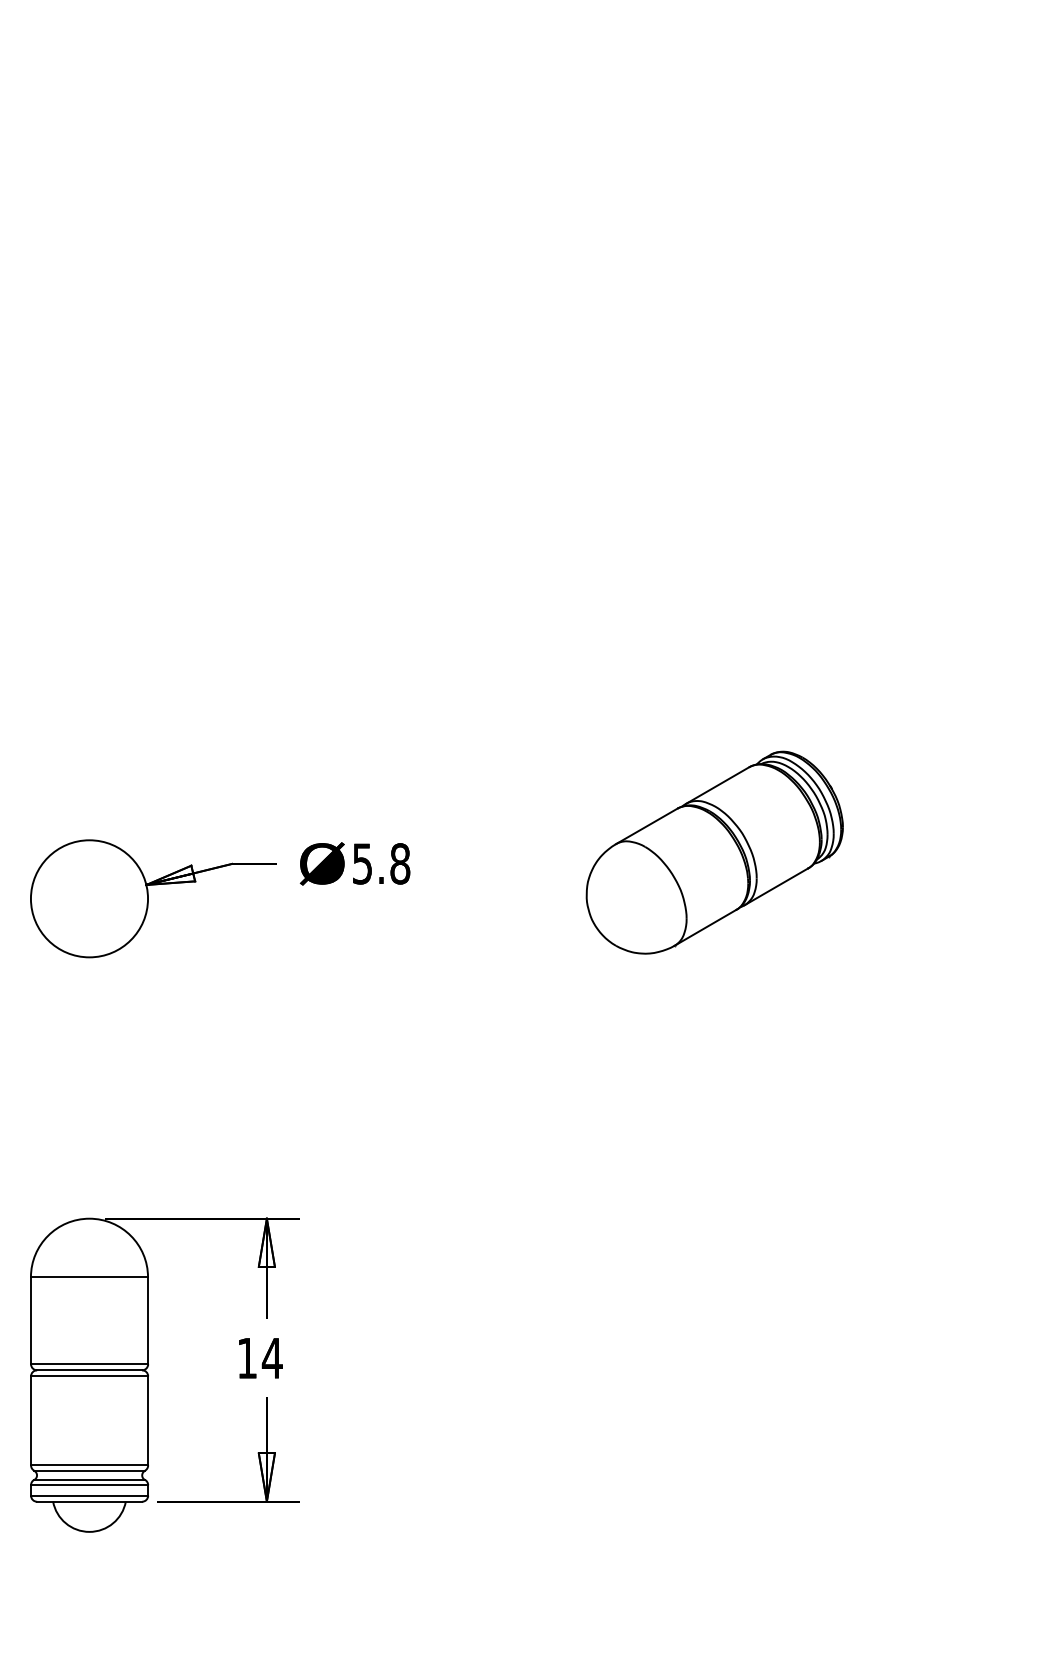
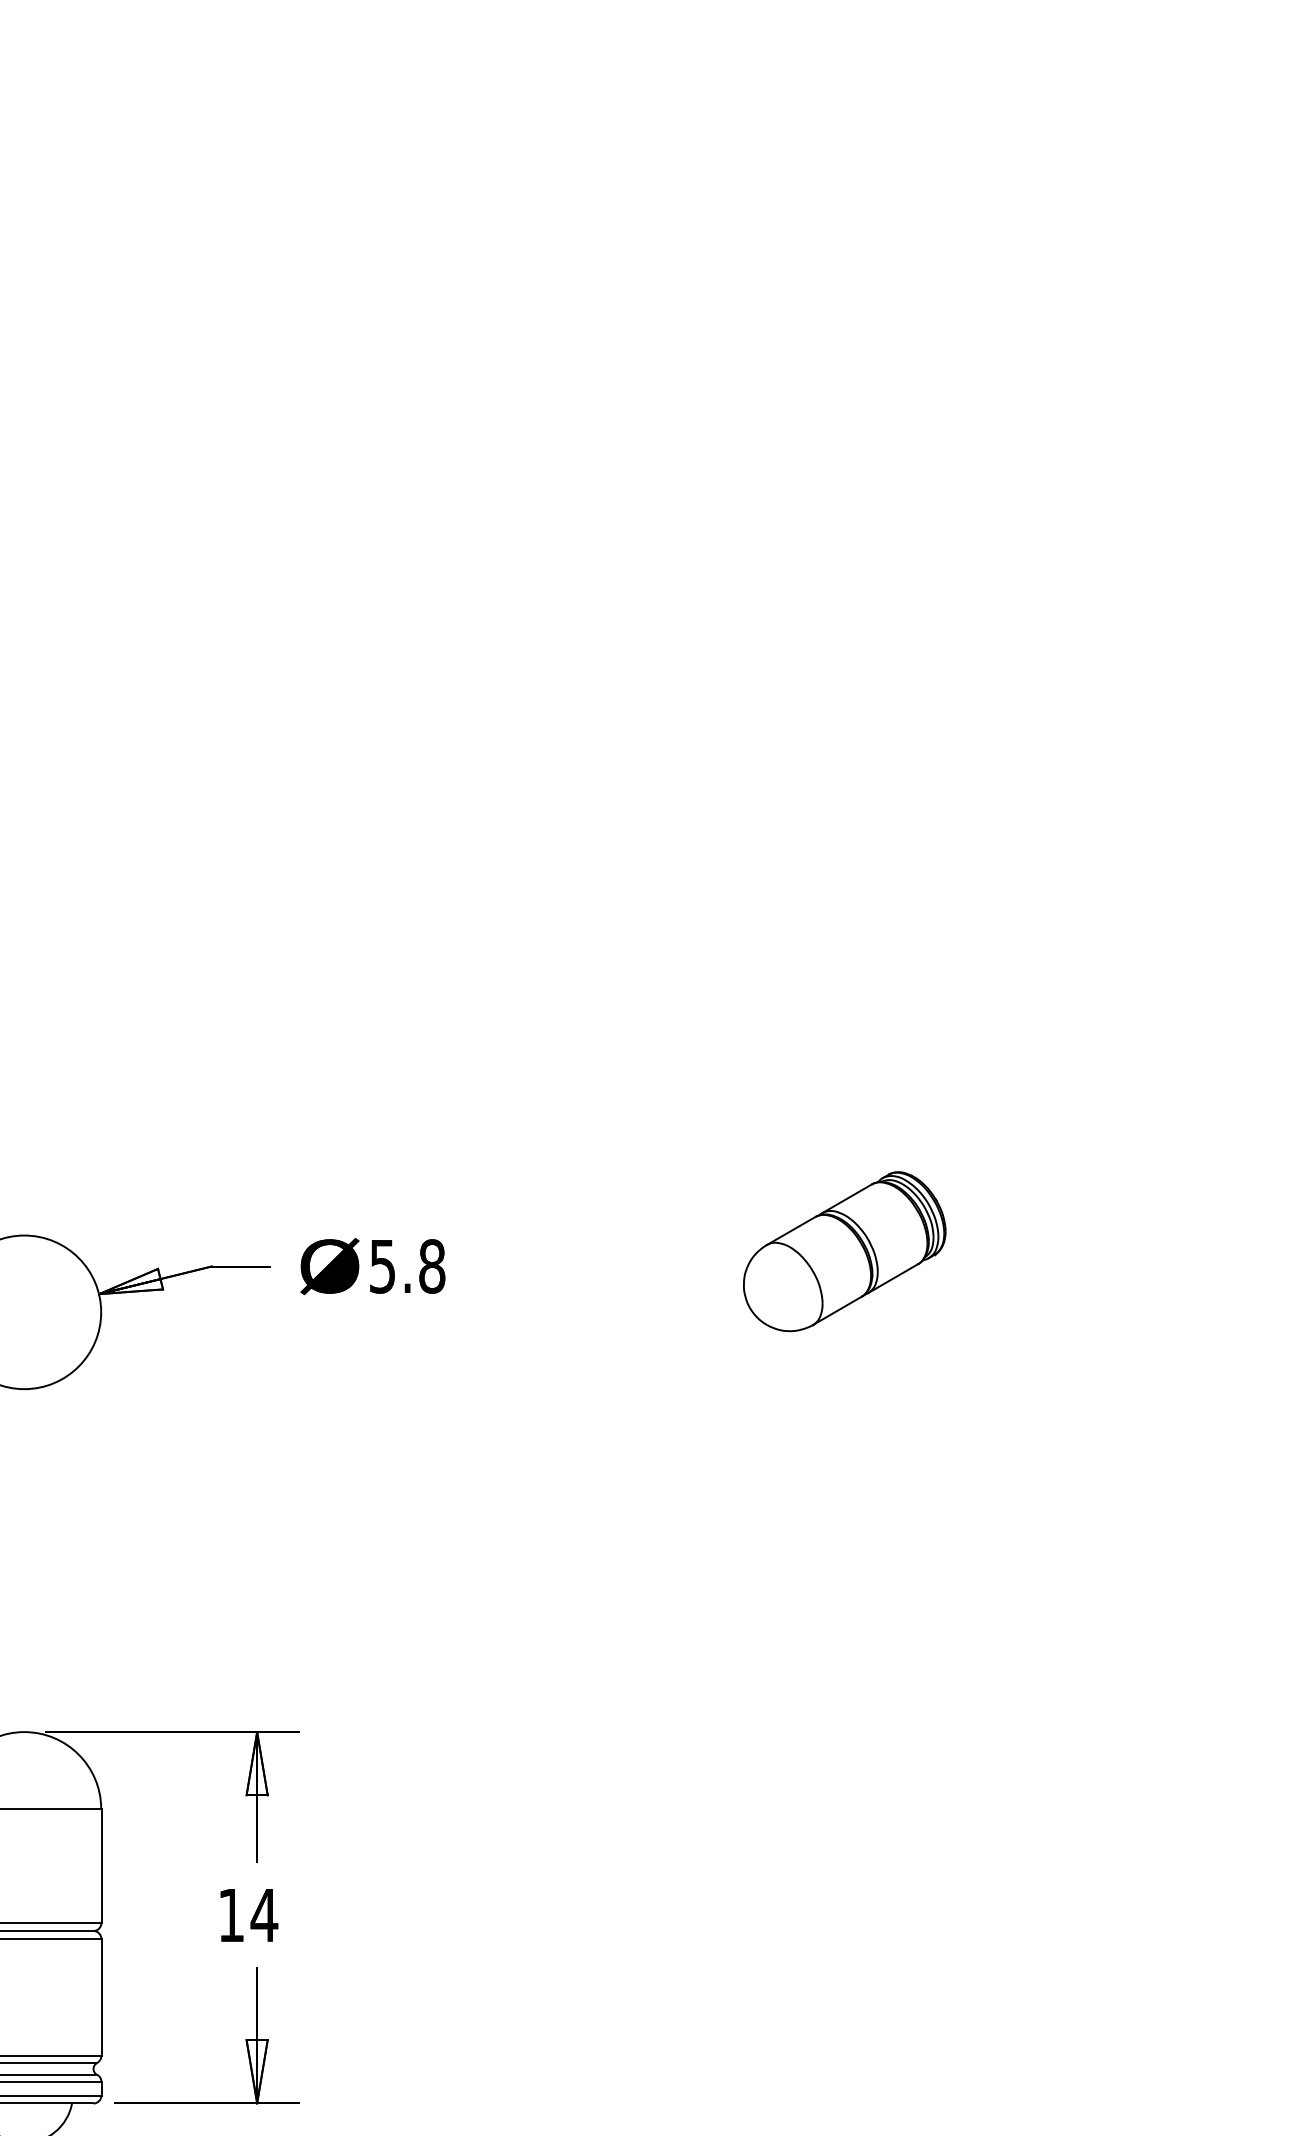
part: (714, 852) -> (844, 1251), size x0.6

